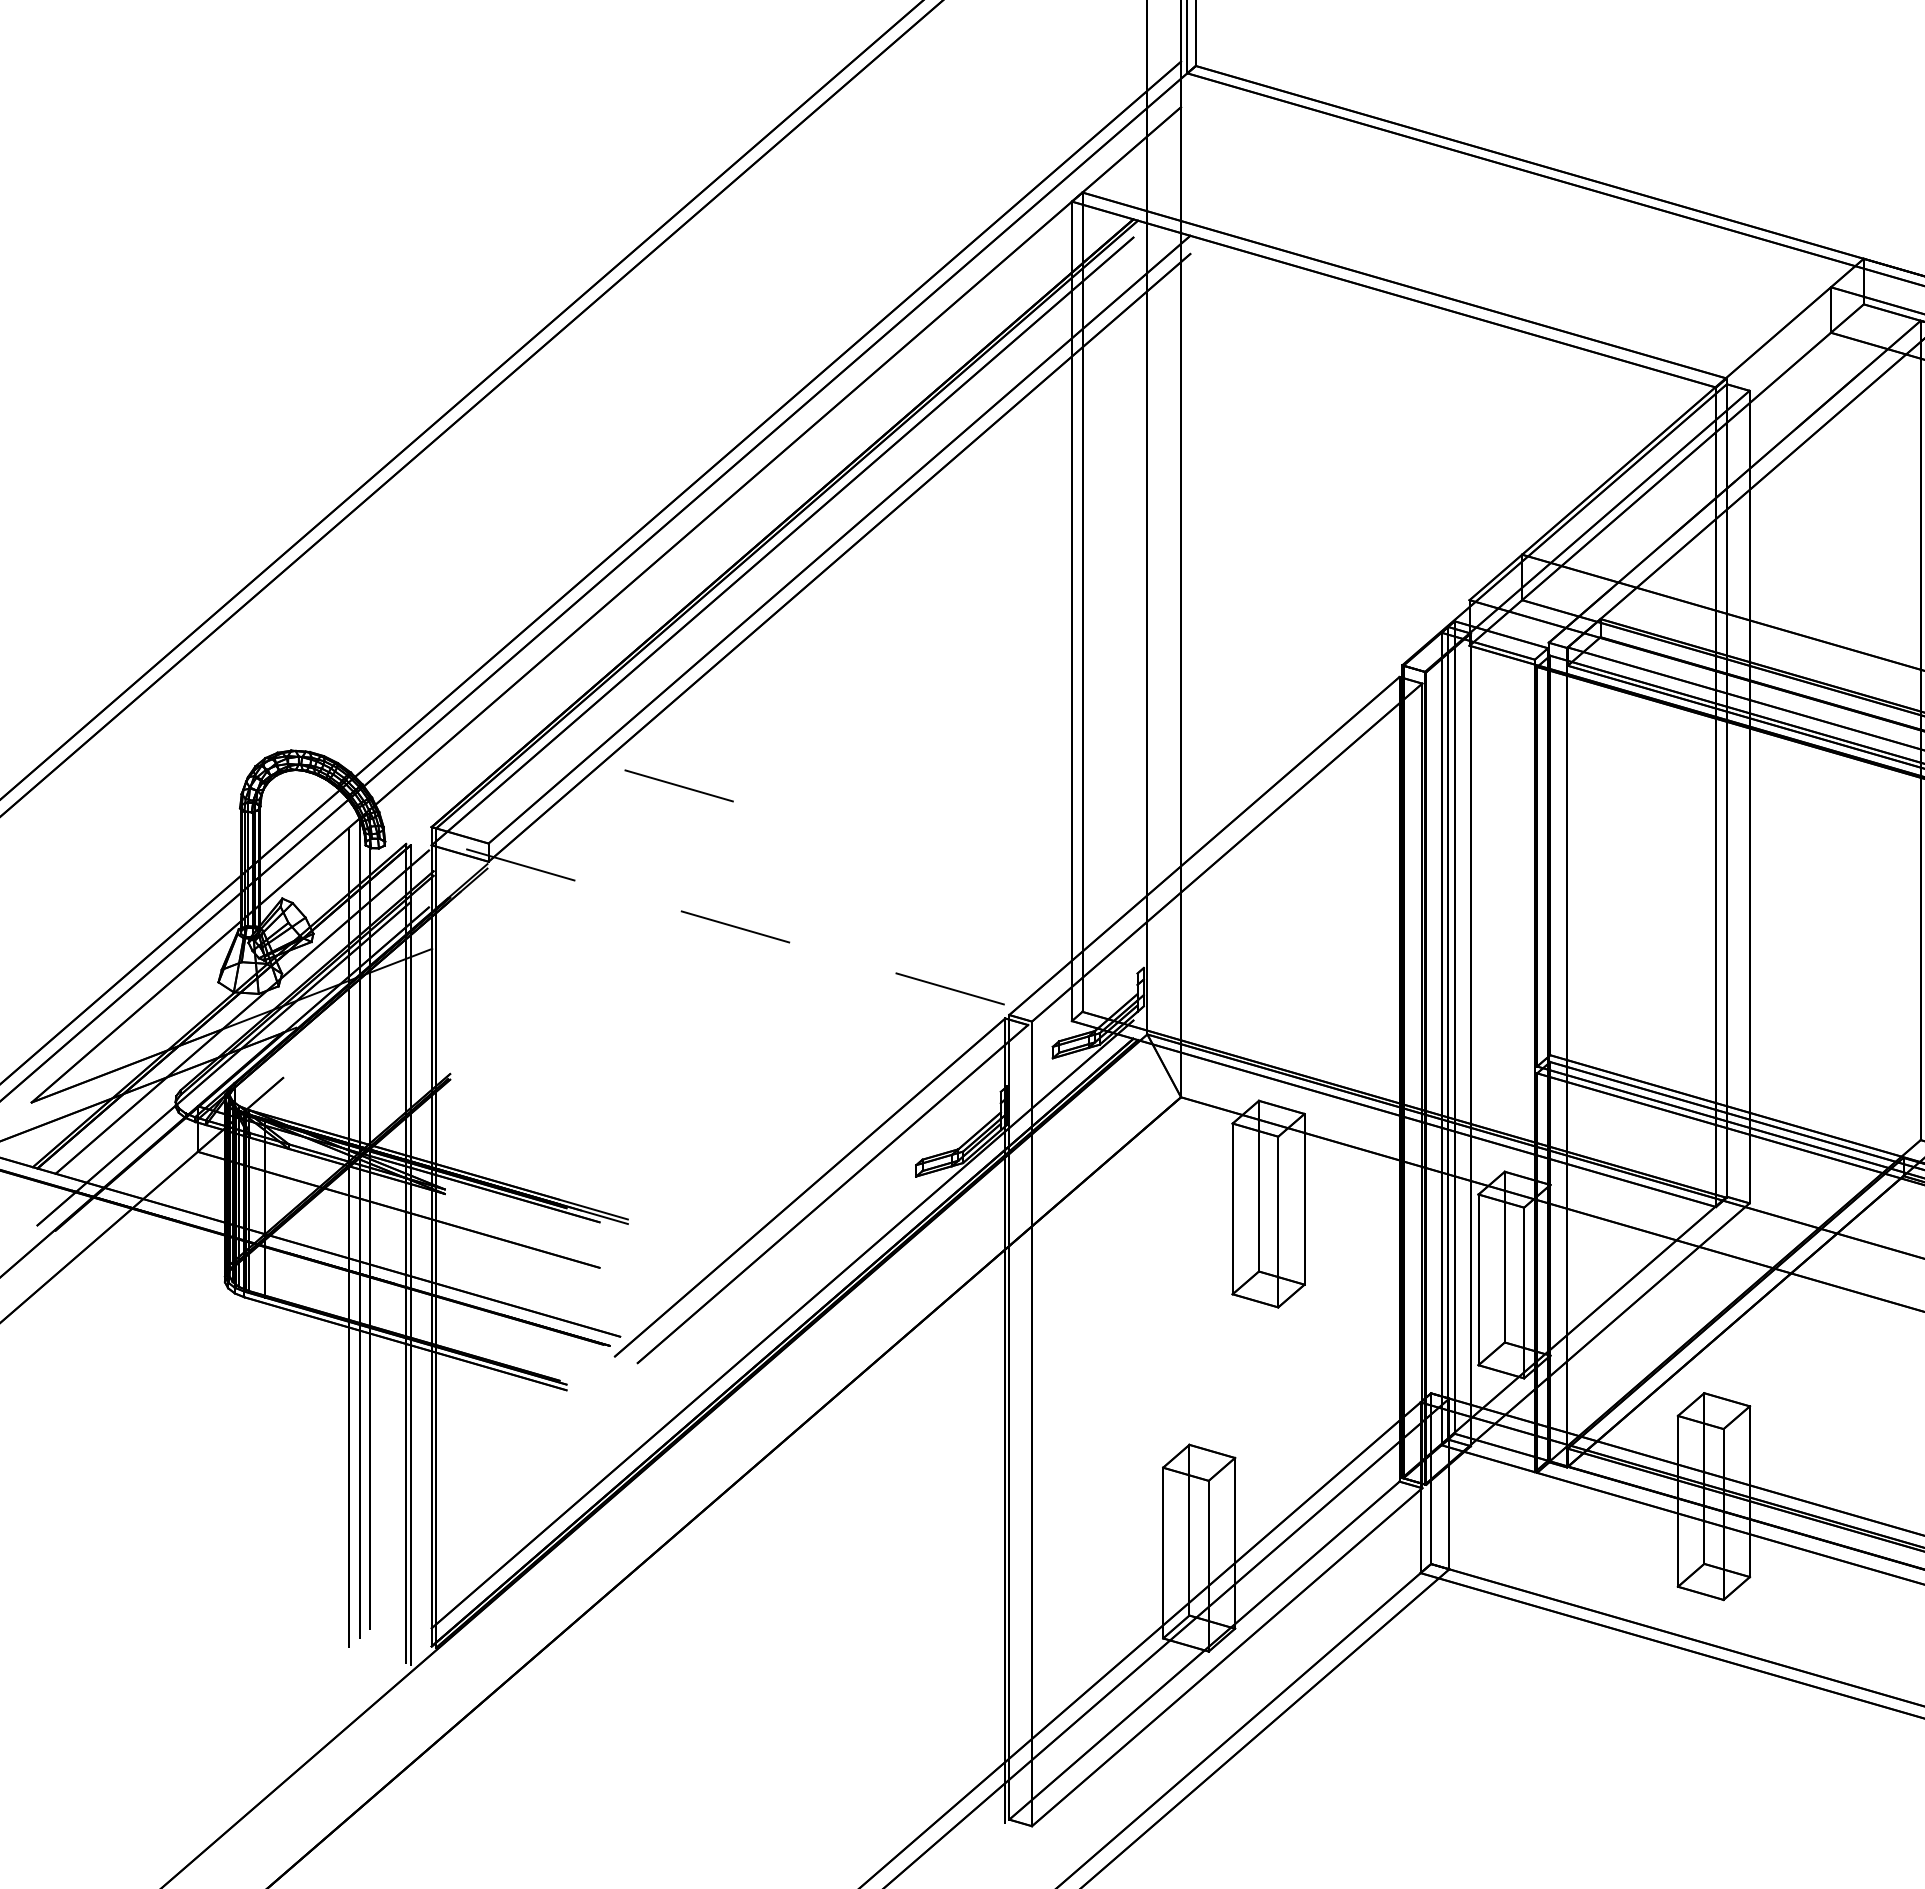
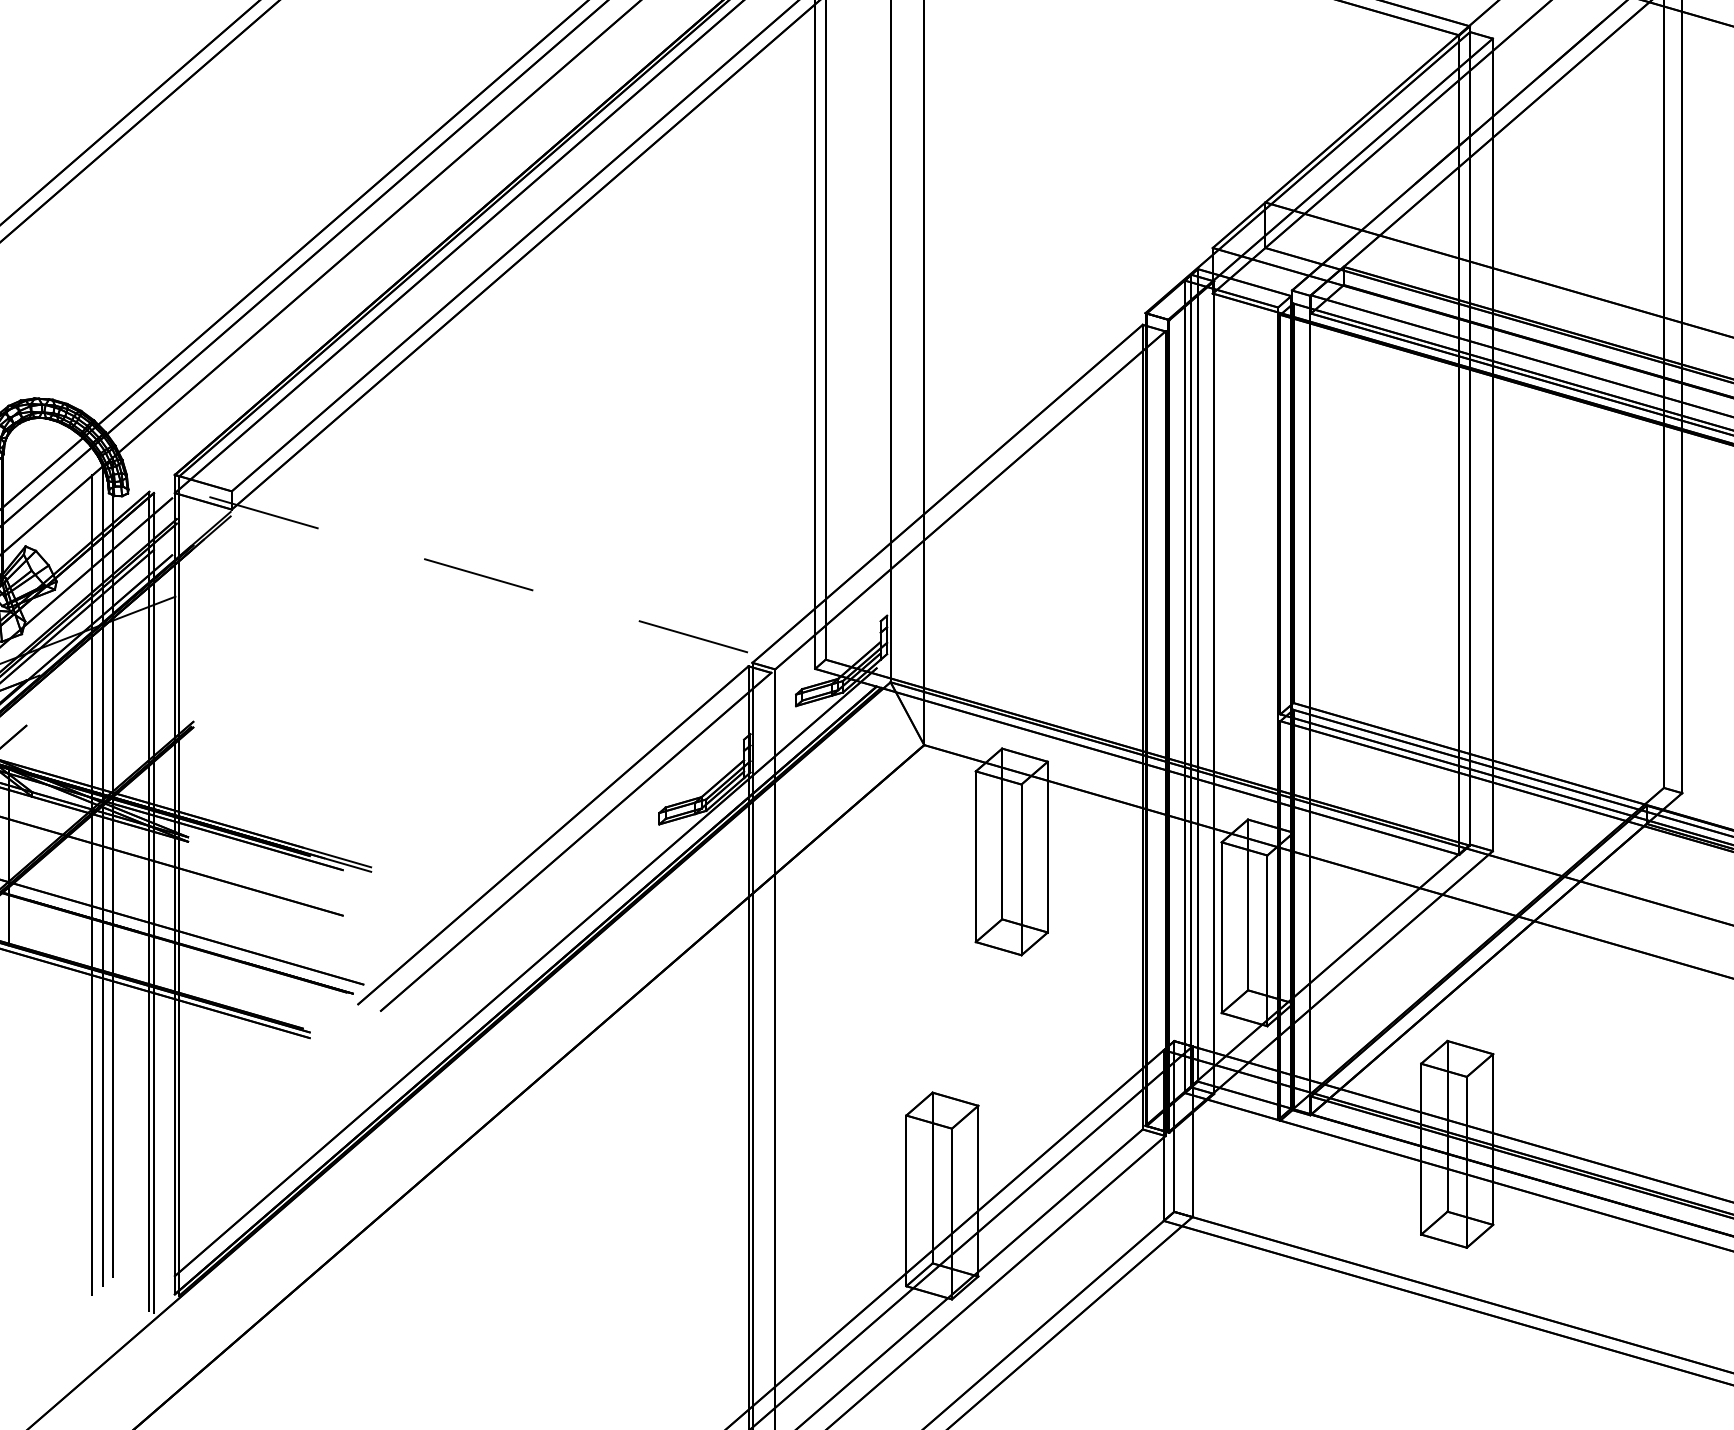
line: (678, 785) -> (421, 433), removed

